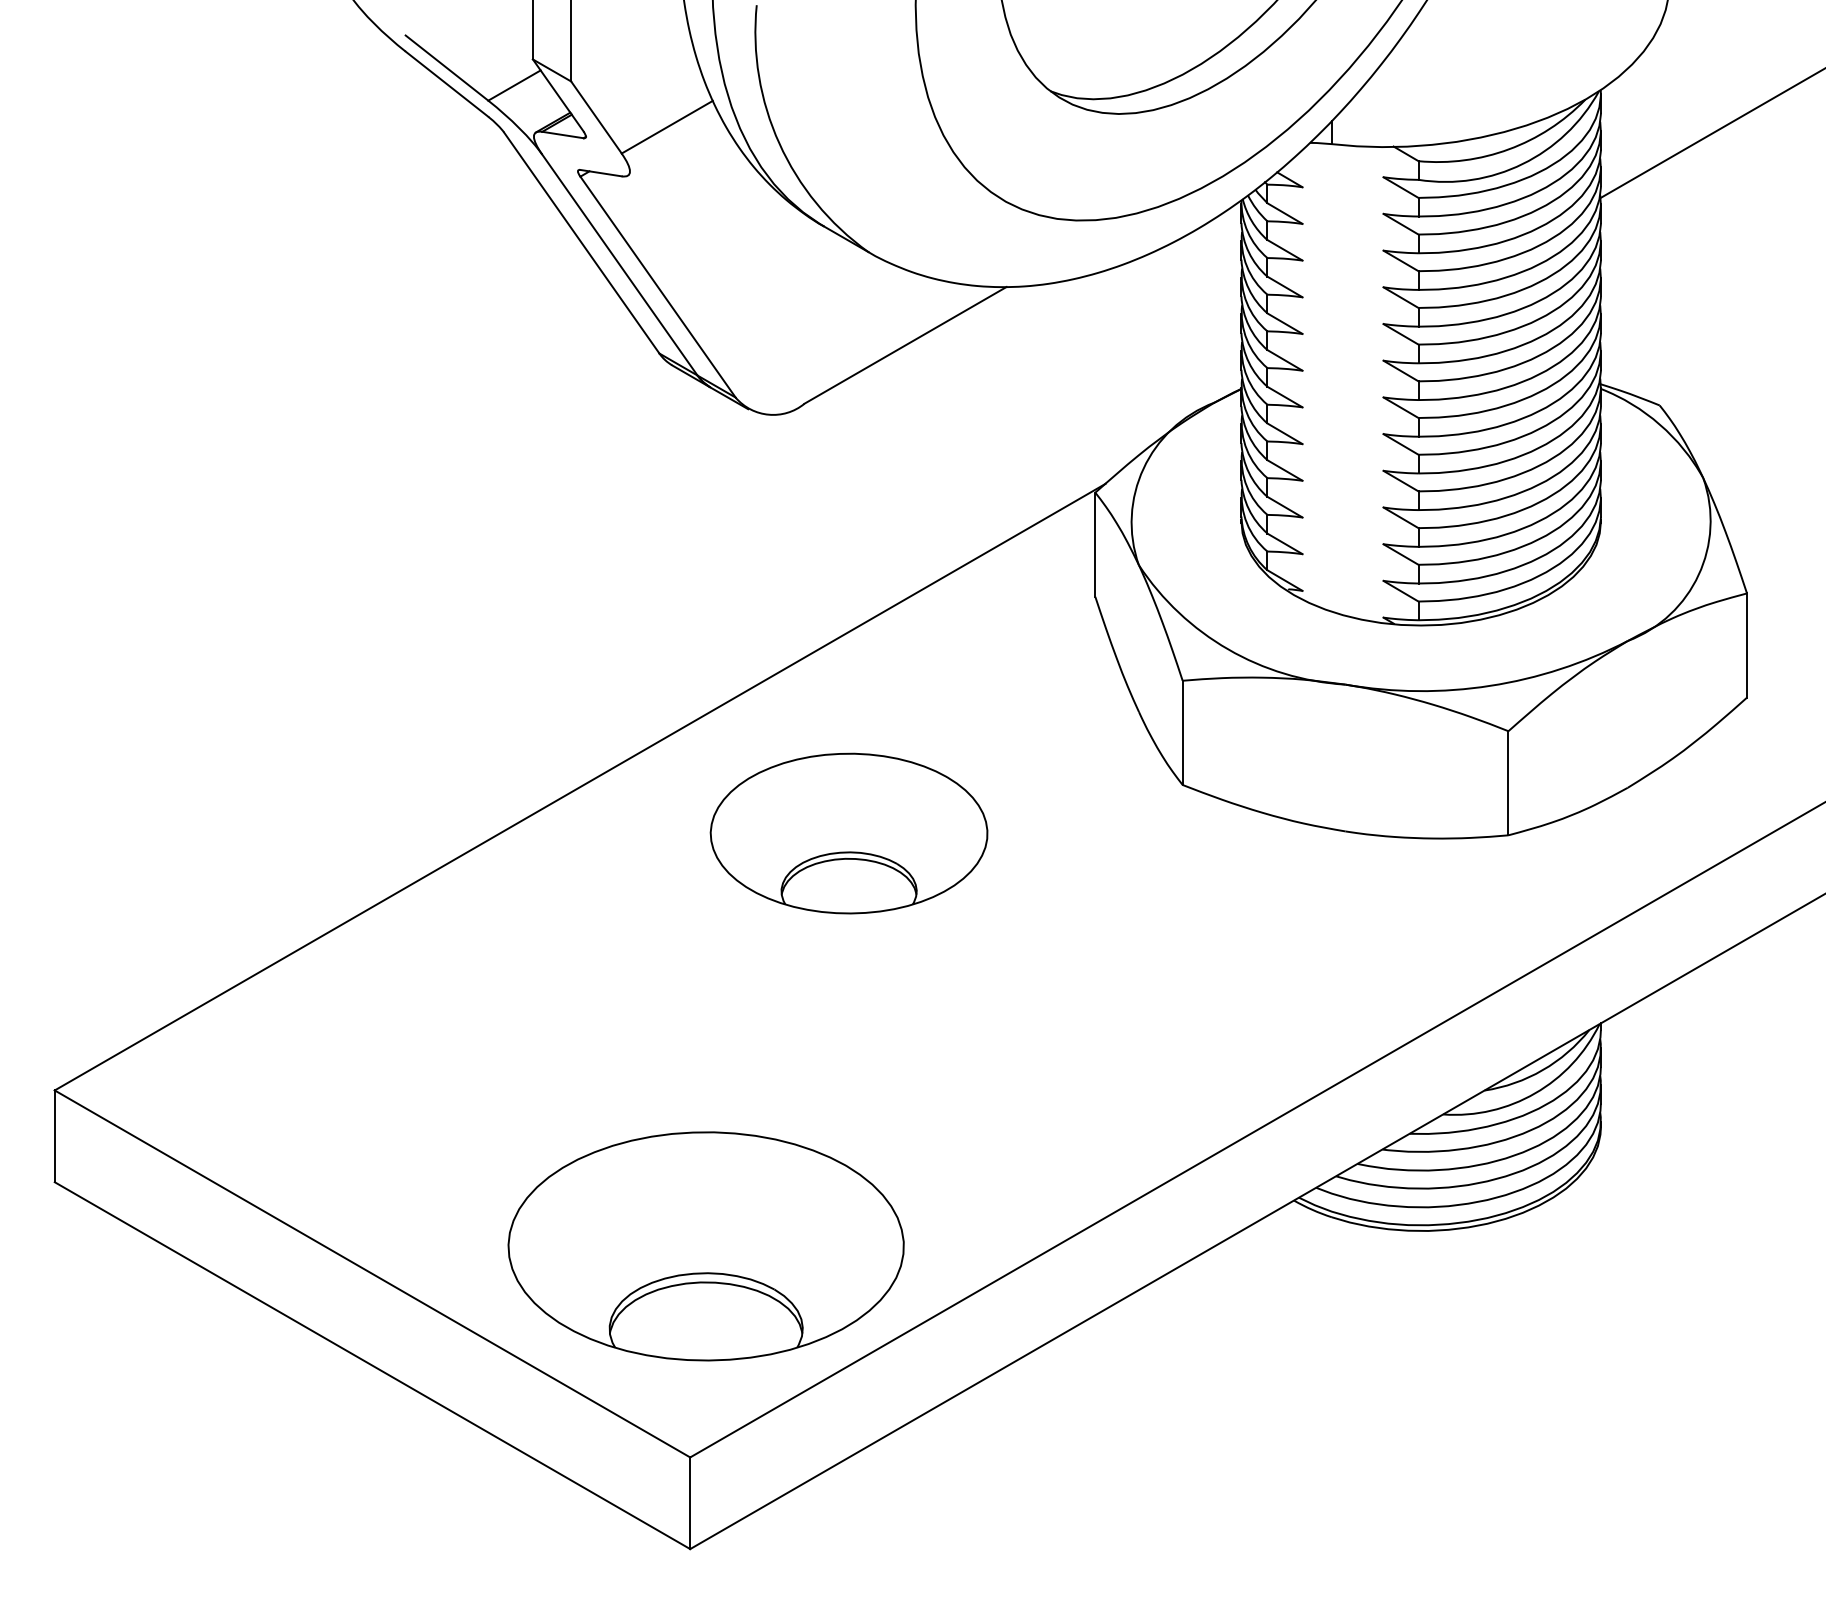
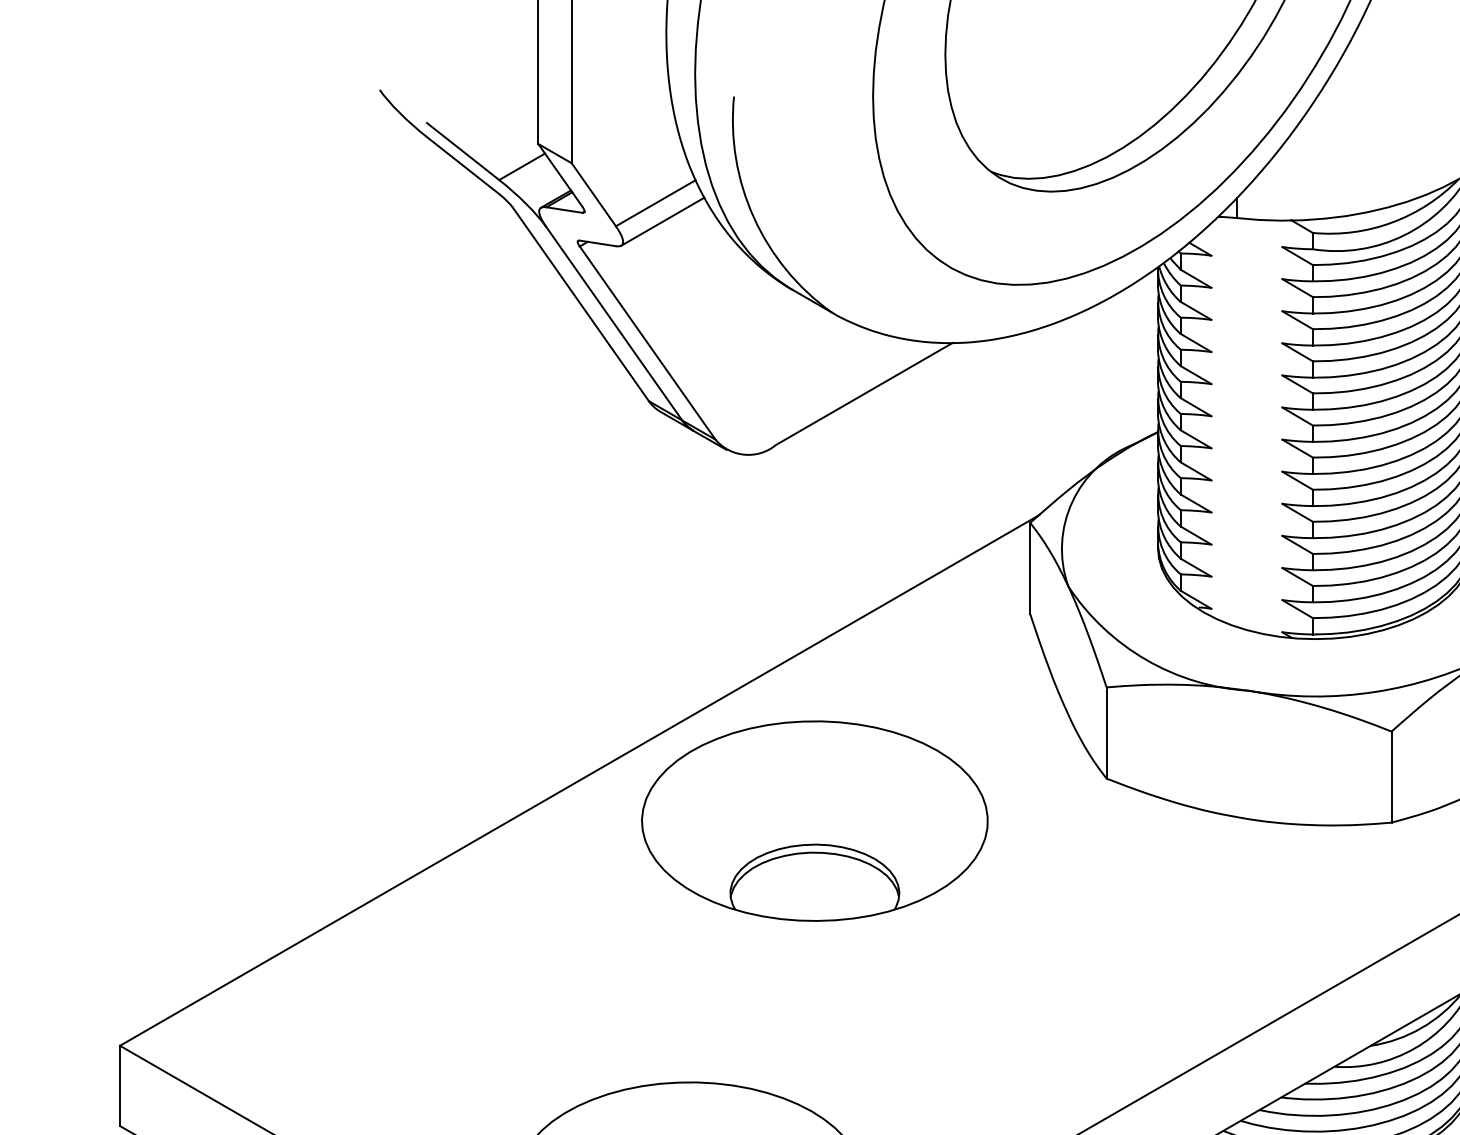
line: (674, 147) -> (662, 220), added
part: (848, 833) -> (814, 821), size x1.43

